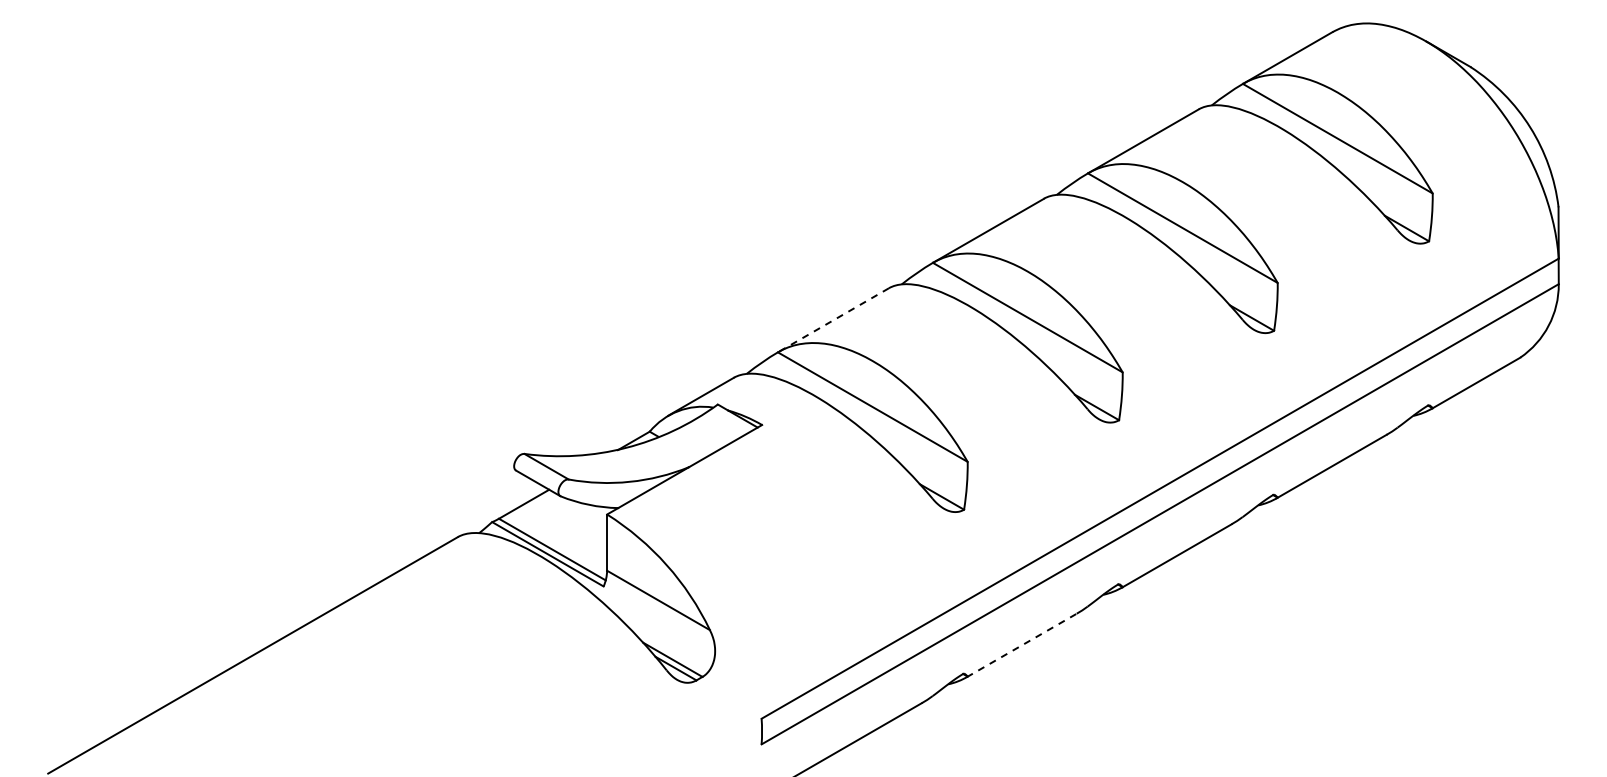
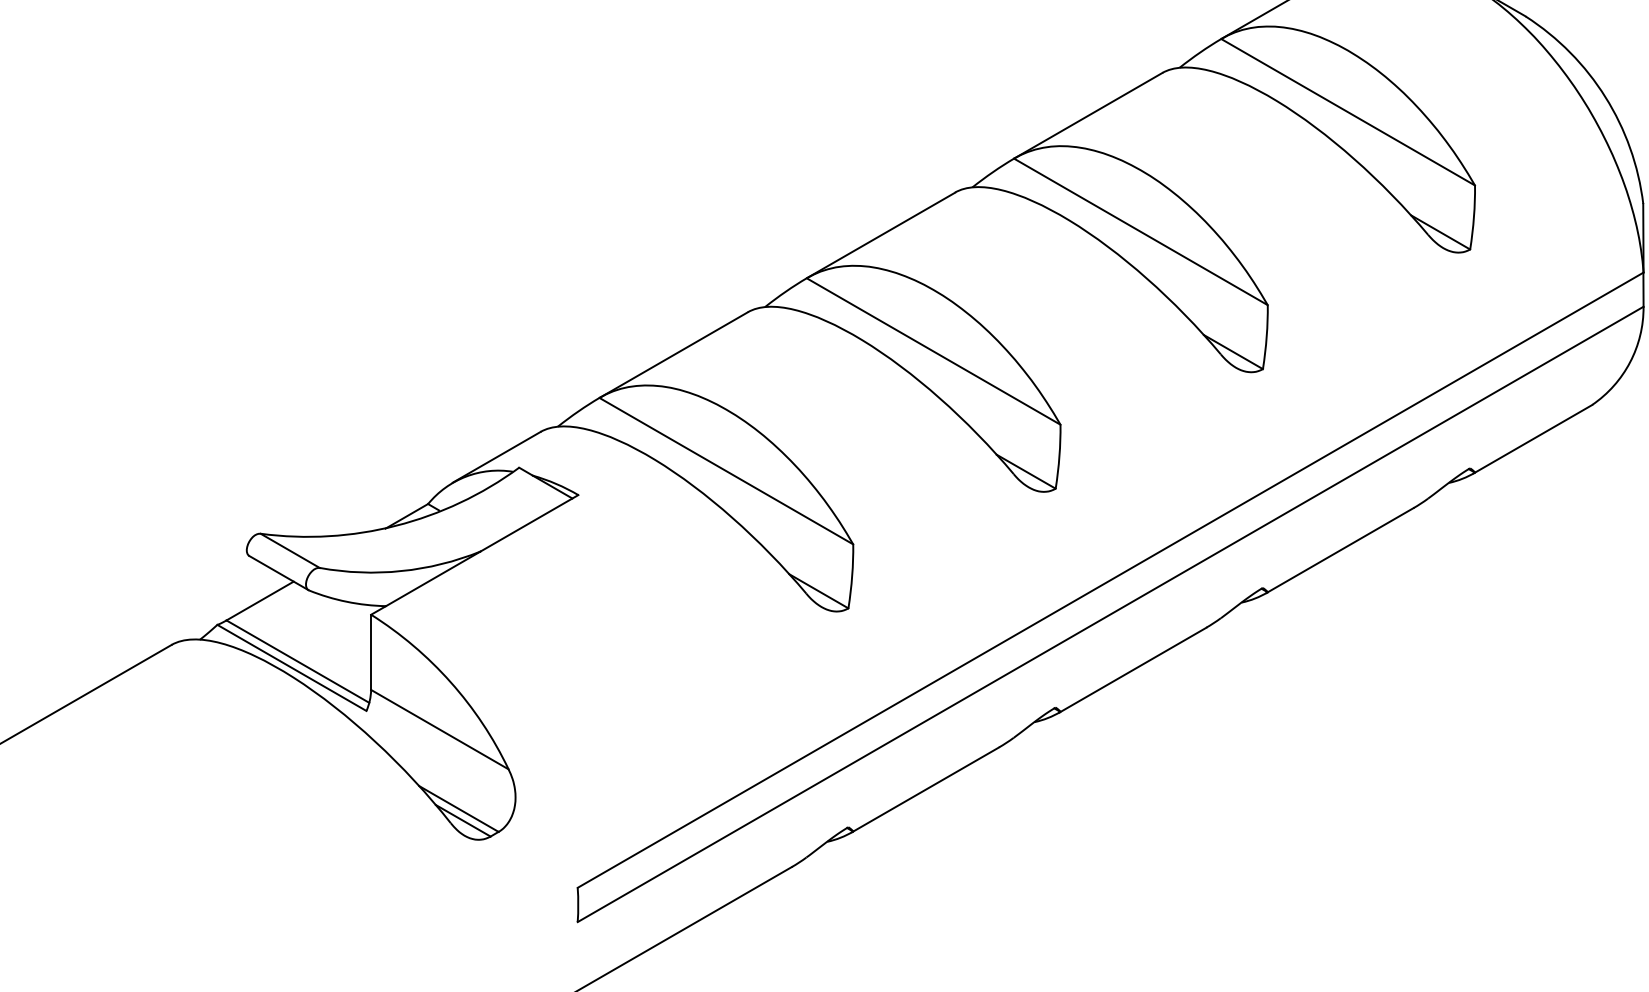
line: (833, 320) -> (673, 355), dashed -> solid
line: (1022, 645) -> (926, 789), dashed -> solid

